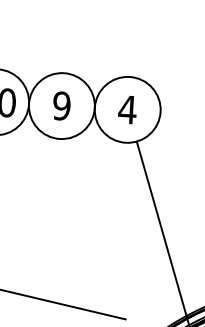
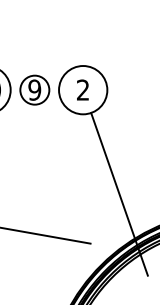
circle: (61, 106) -> (34, 90), size x0.6
text: (126, 108) -> (82, 89), 4 -> 2

